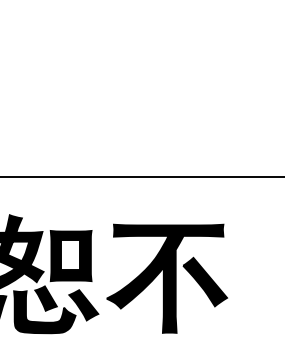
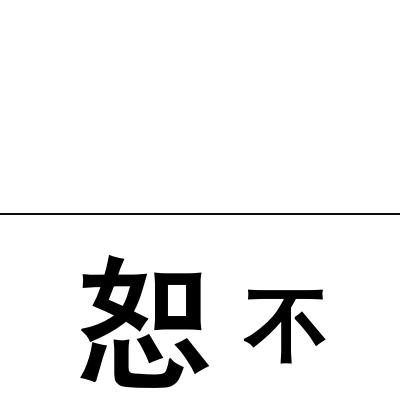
part: (167, 278) -> (284, 326), size x0.6

